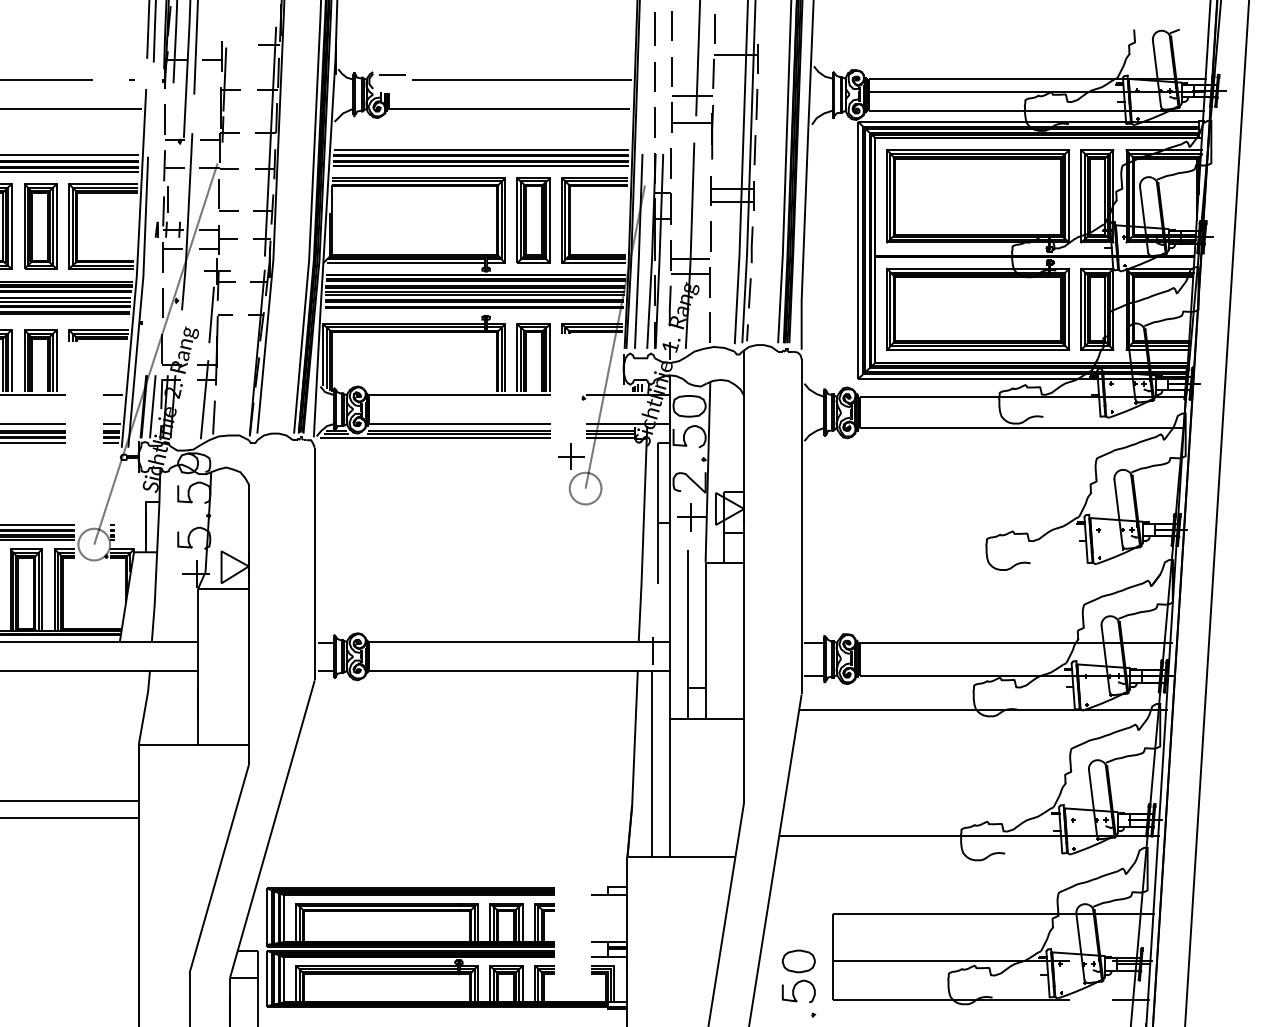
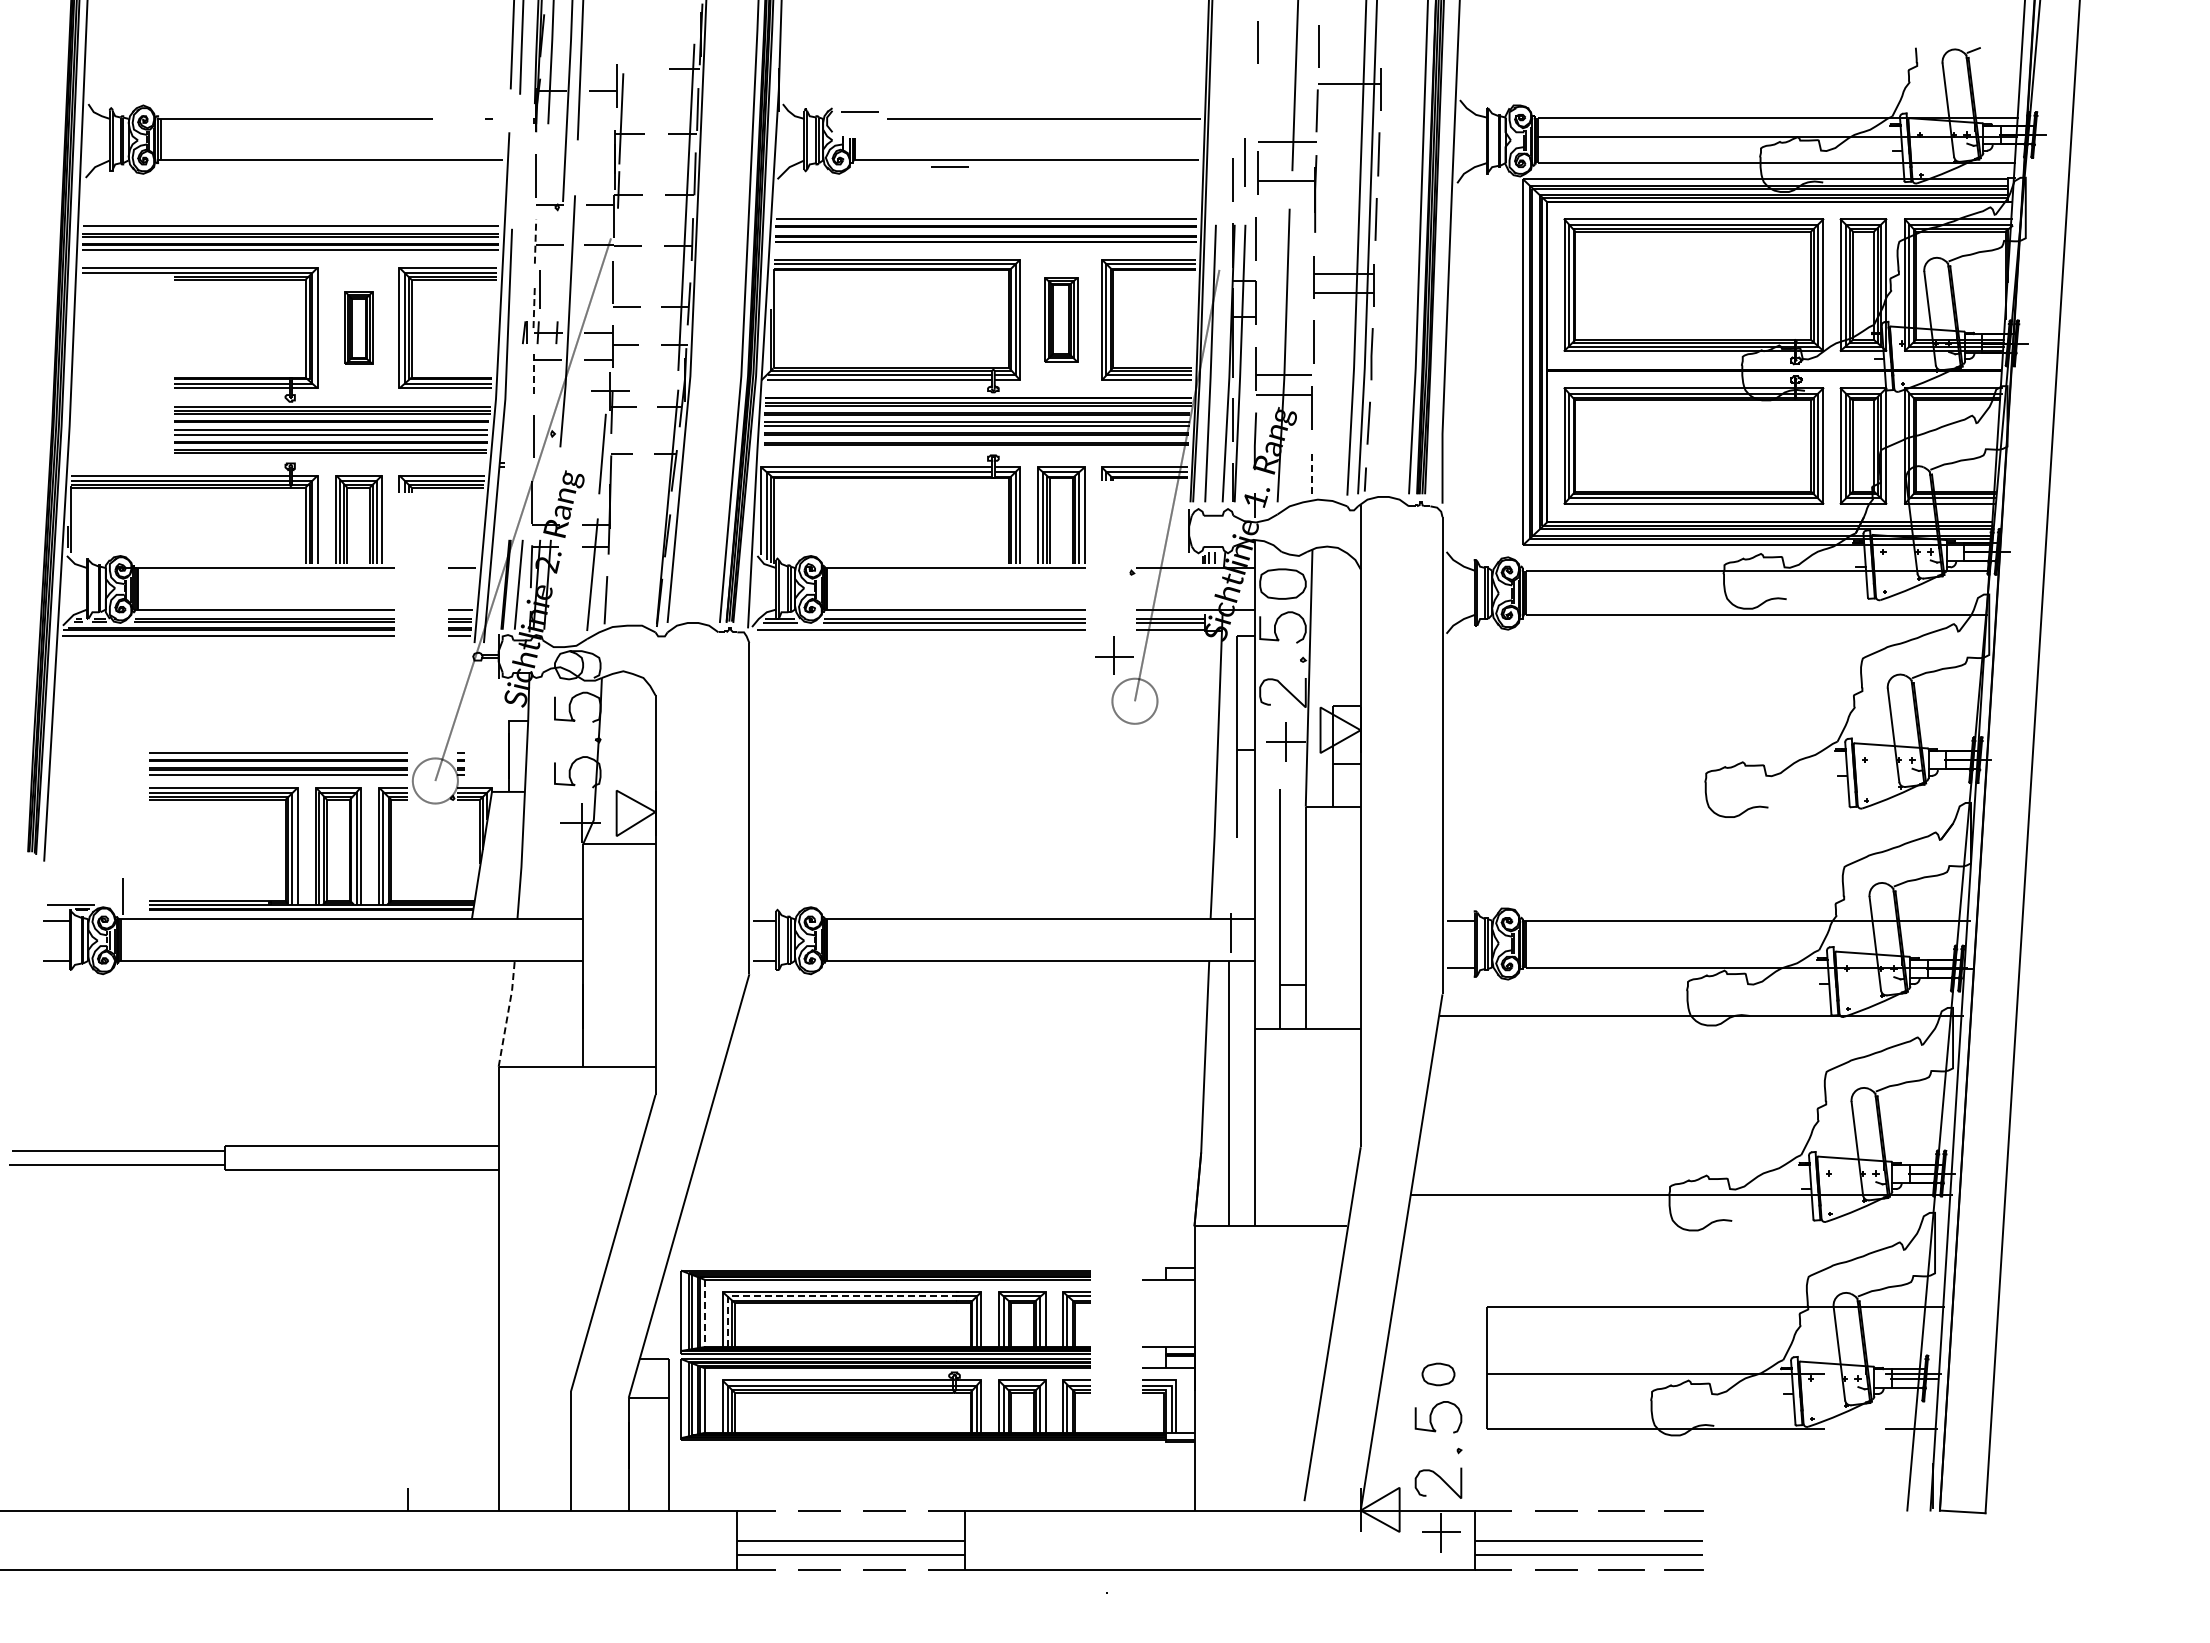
line: (654, 28) -> (1244, 162), moved
line: (671, 72) -> (1257, 108), removed
line: (654, 76) -> (1232, 114), removed
line: (455, 112) -> (949, 166), added
line: (164, 165) -> (535, 241), solid -> dashed
line: (163, 211) -> (534, 306), solid -> dashed
part: (534, 220) -> (1061, 319), size x0.7
part: (40, 226) -> (358, 327), size x0.6
line: (163, 256) -> (533, 371), solid -> dashed
line: (710, 327) -> (1312, 471), solid -> dashed
line: (145, 707) -> (508, 1012), solid -> dashed
line: (361, 906) -> (816, 1296), solid -> dashed
line: (283, 918) -> (705, 1313), solid -> dashed
part: (798, 961) -> (1438, 1374), size x0.7

